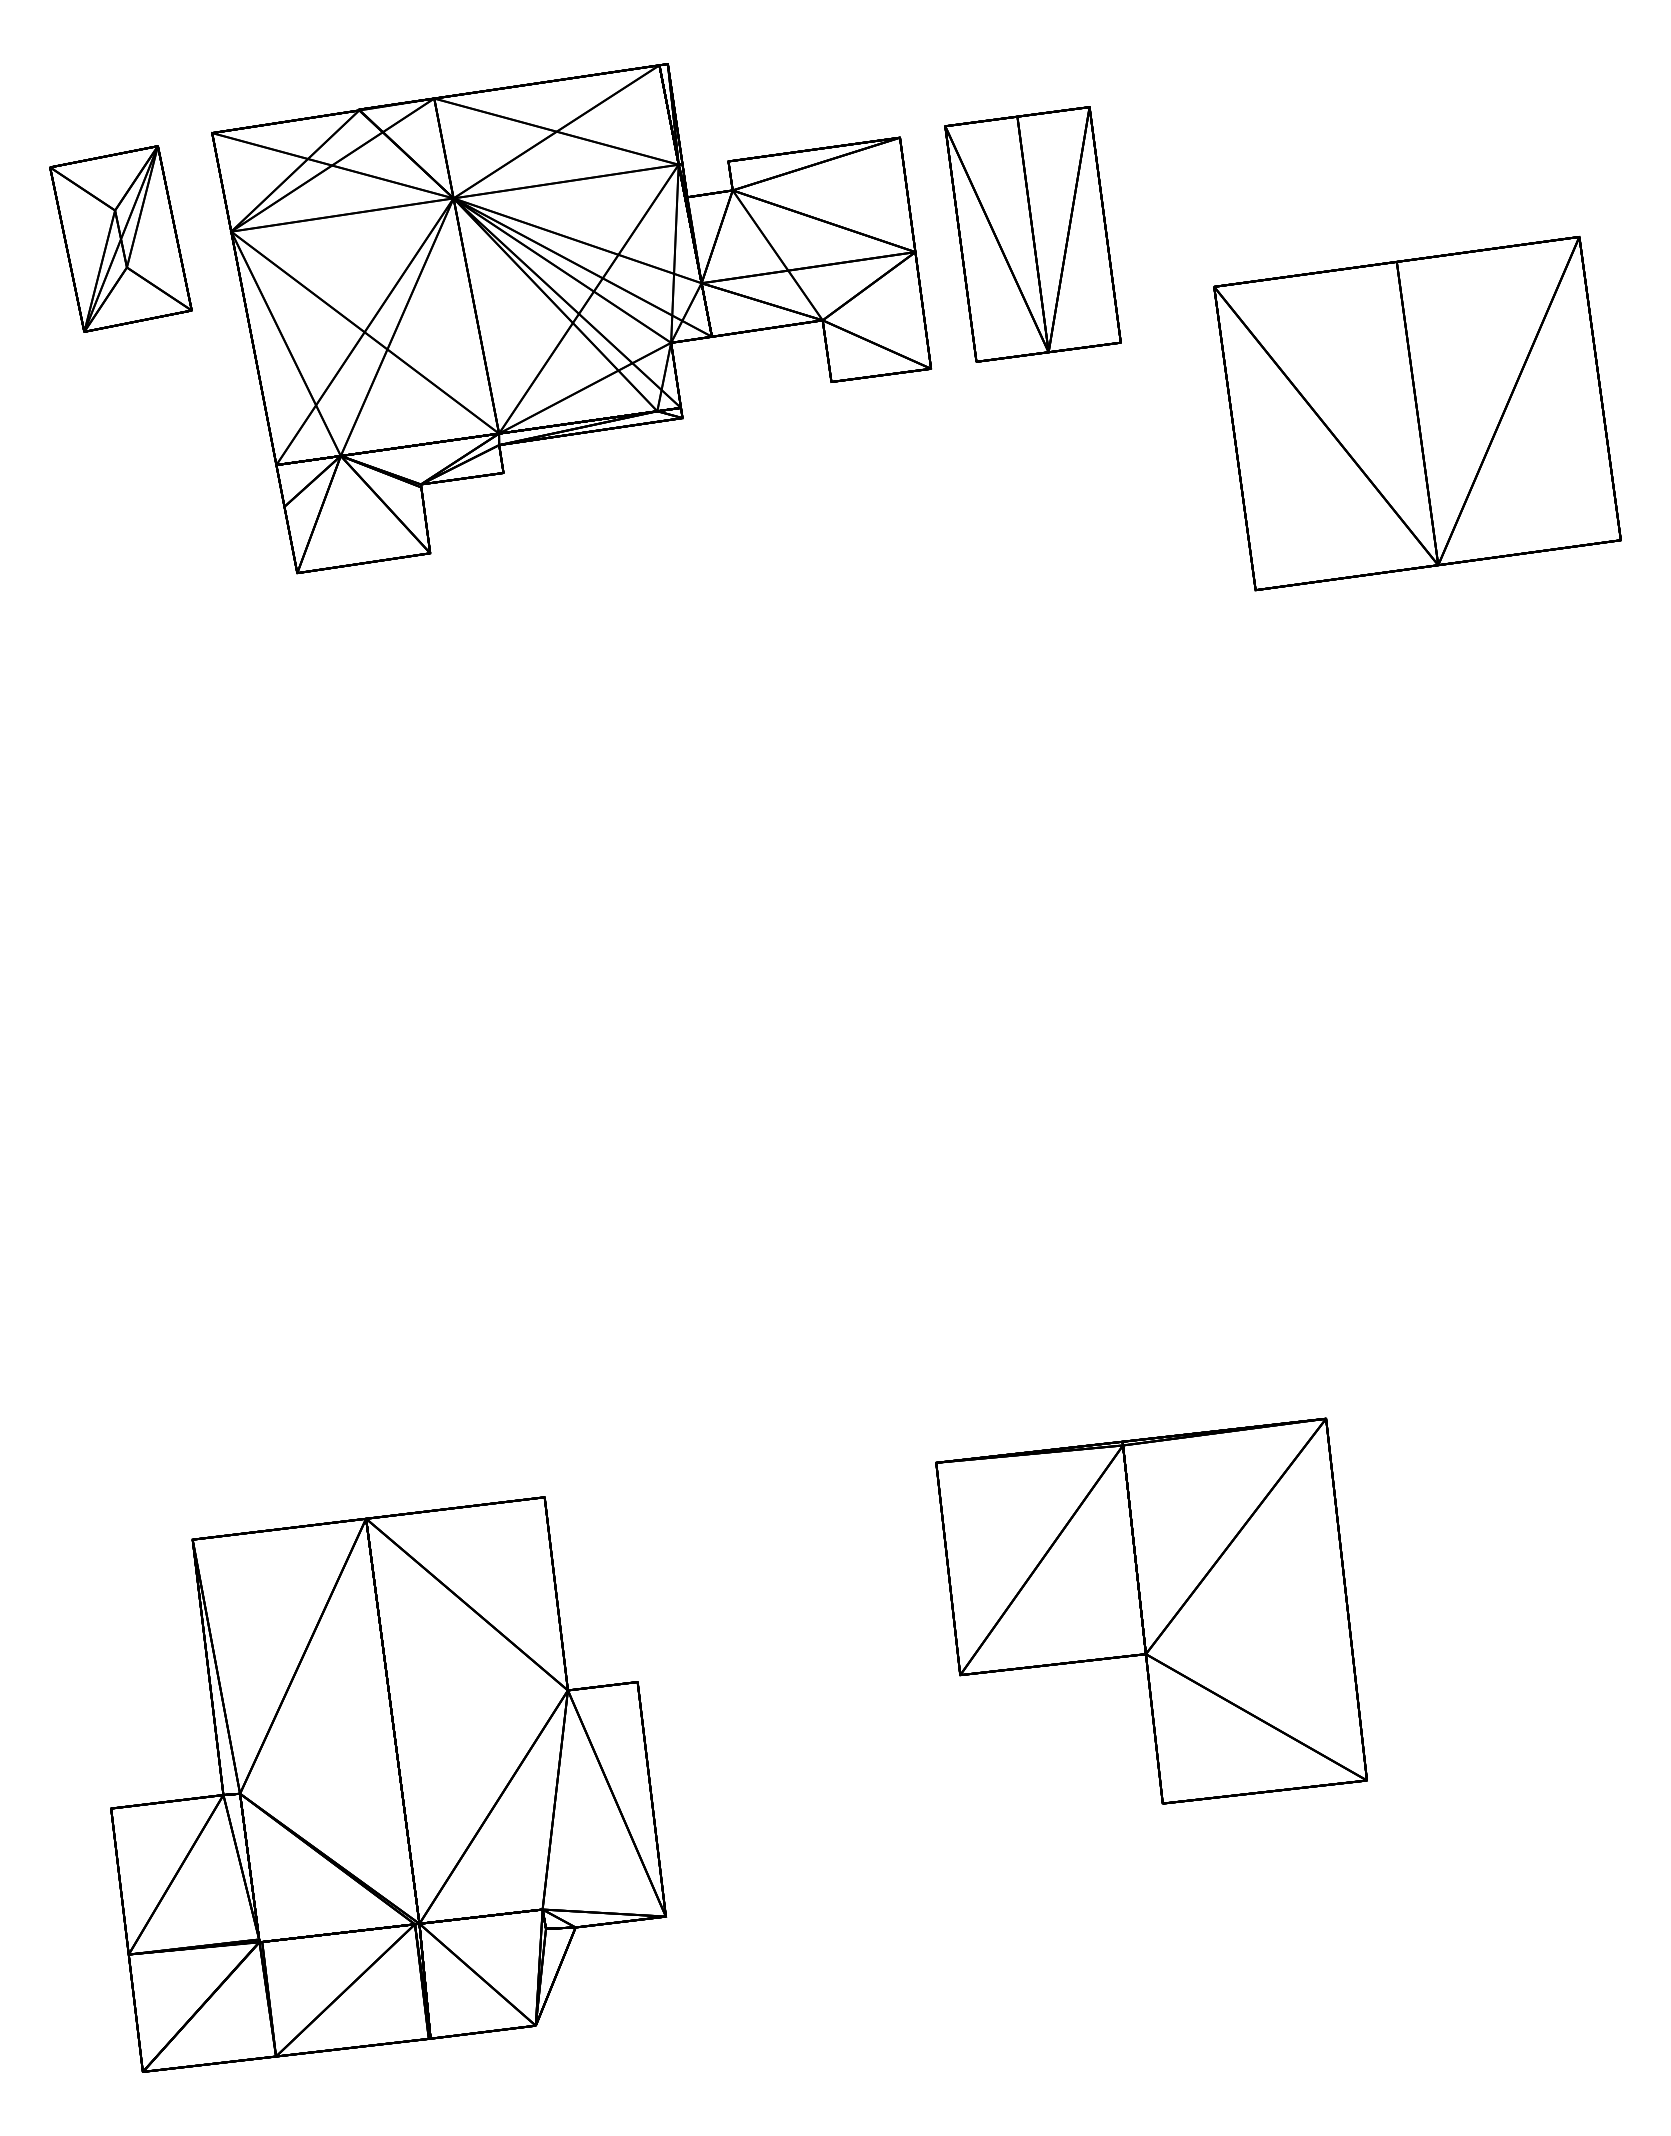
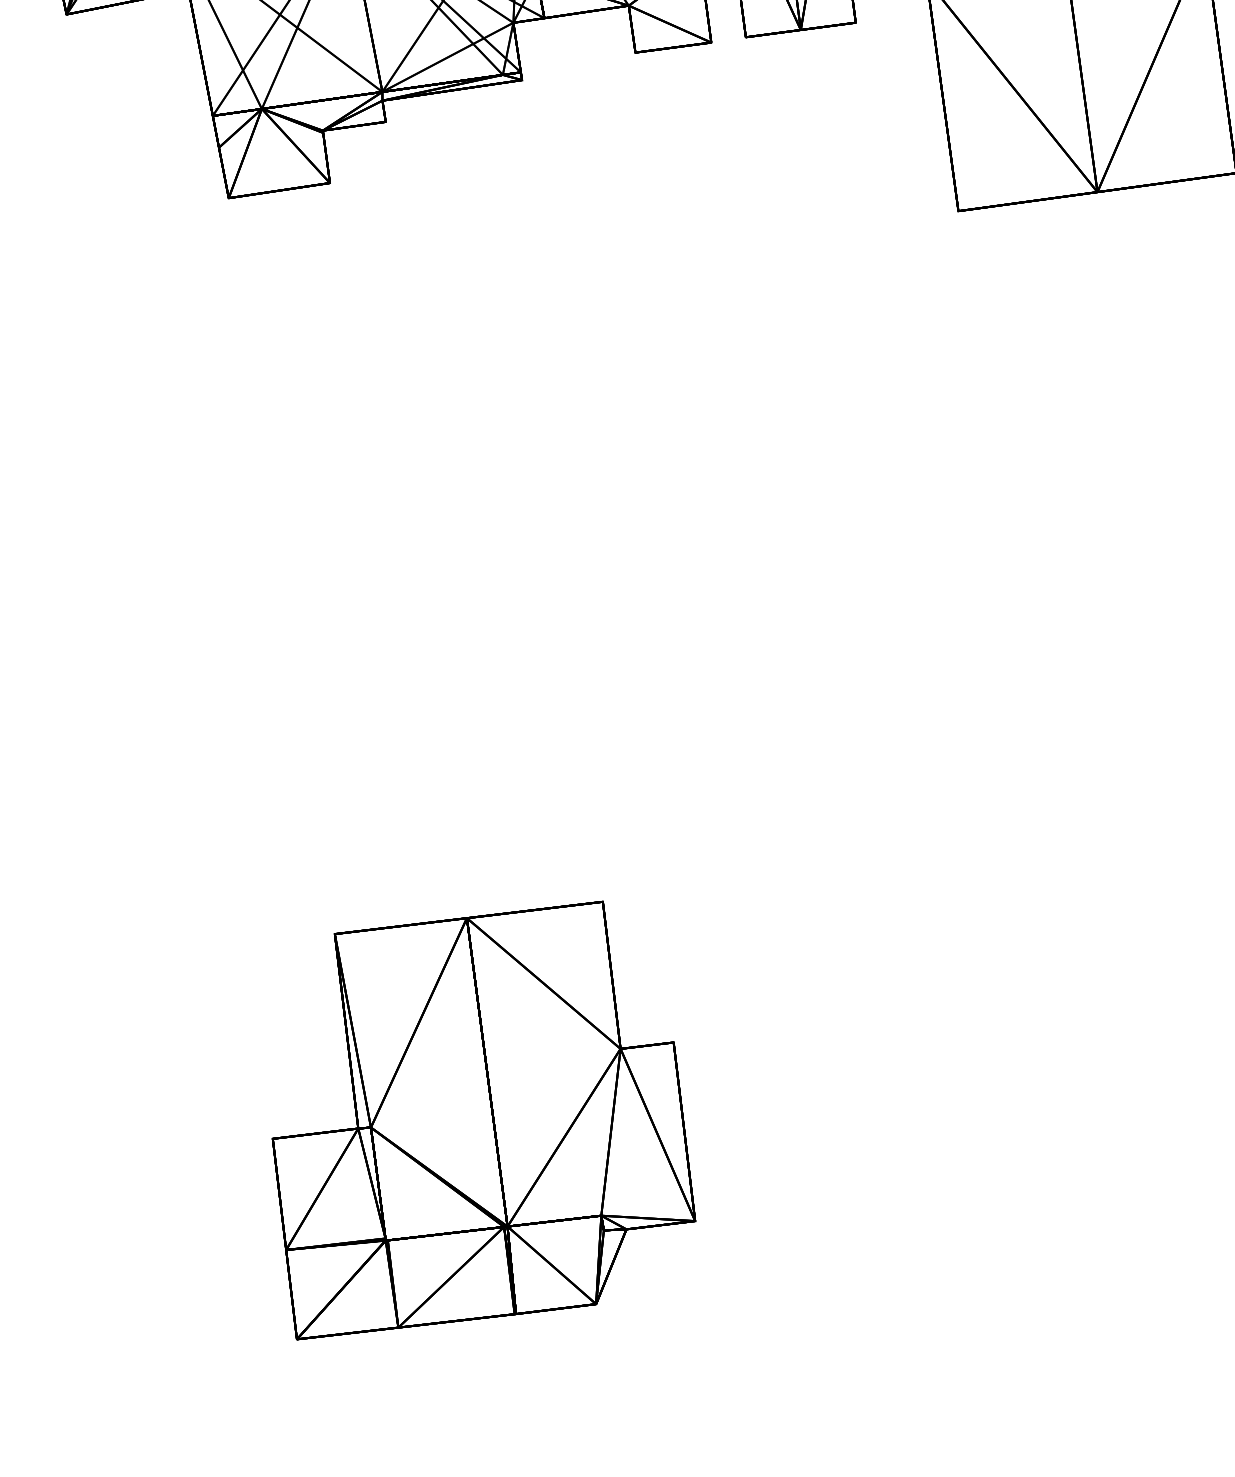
part: (1151, 1610) -> (879, 988), removed
part: (388, 1784) -> (483, 1120), moved

